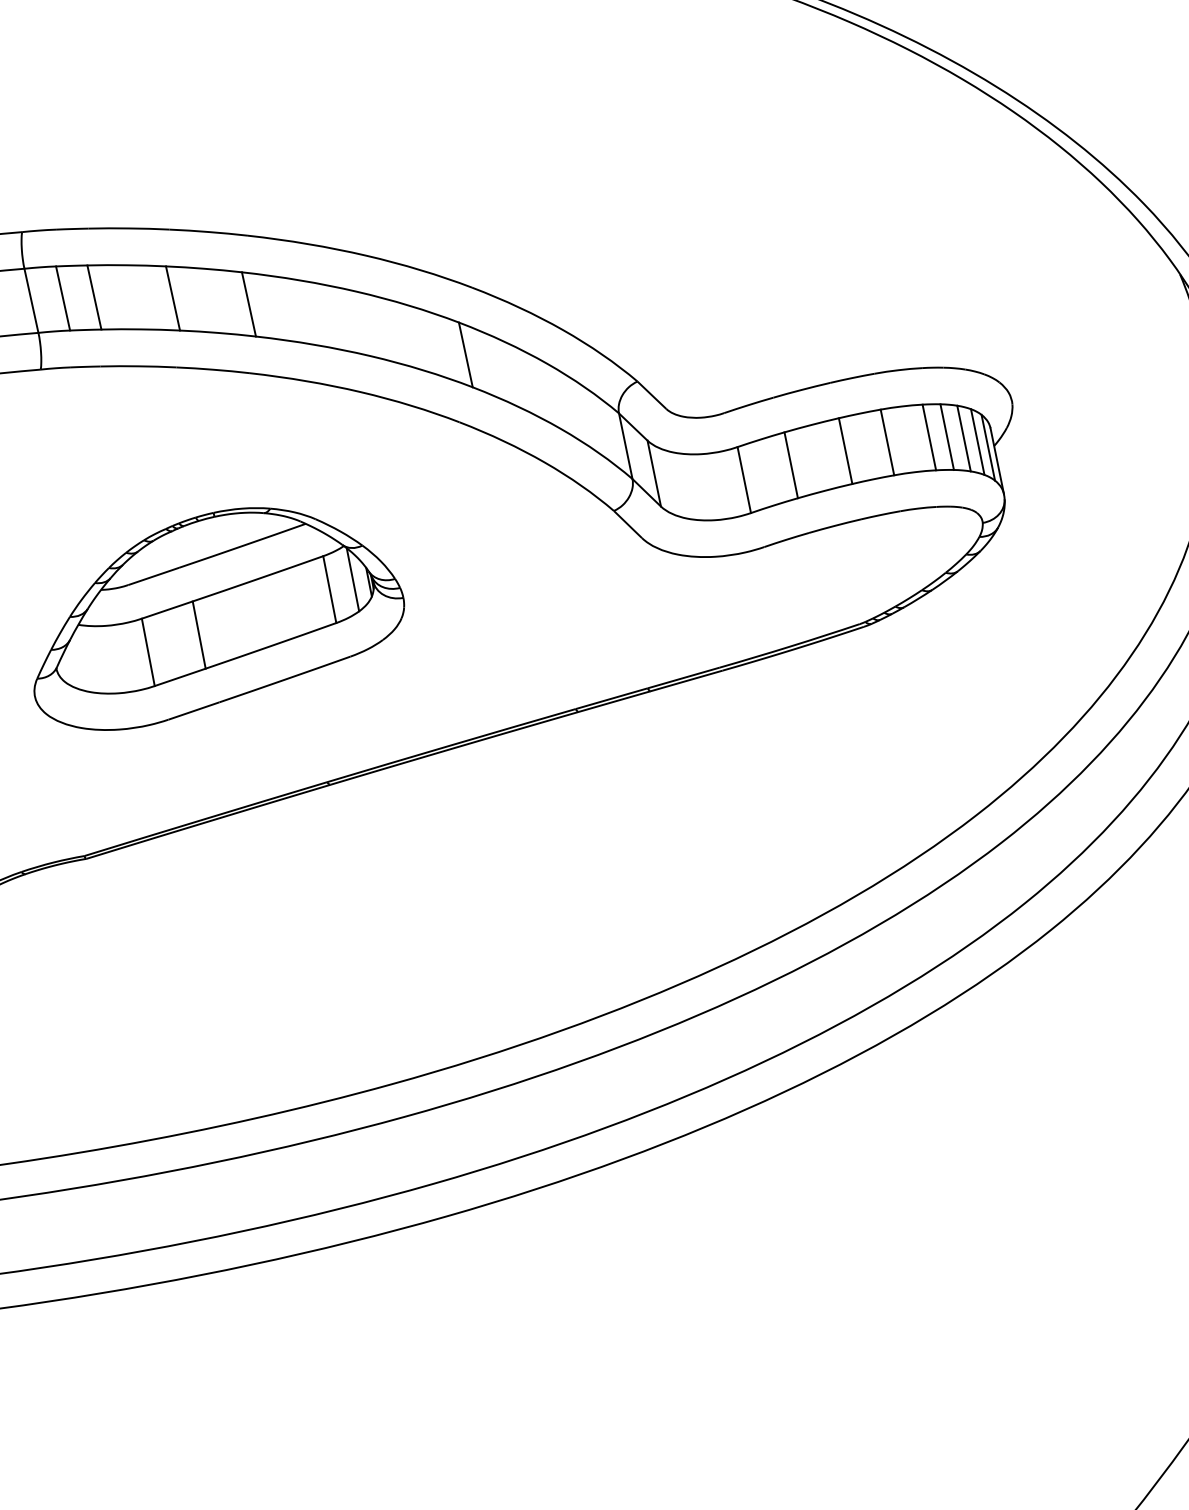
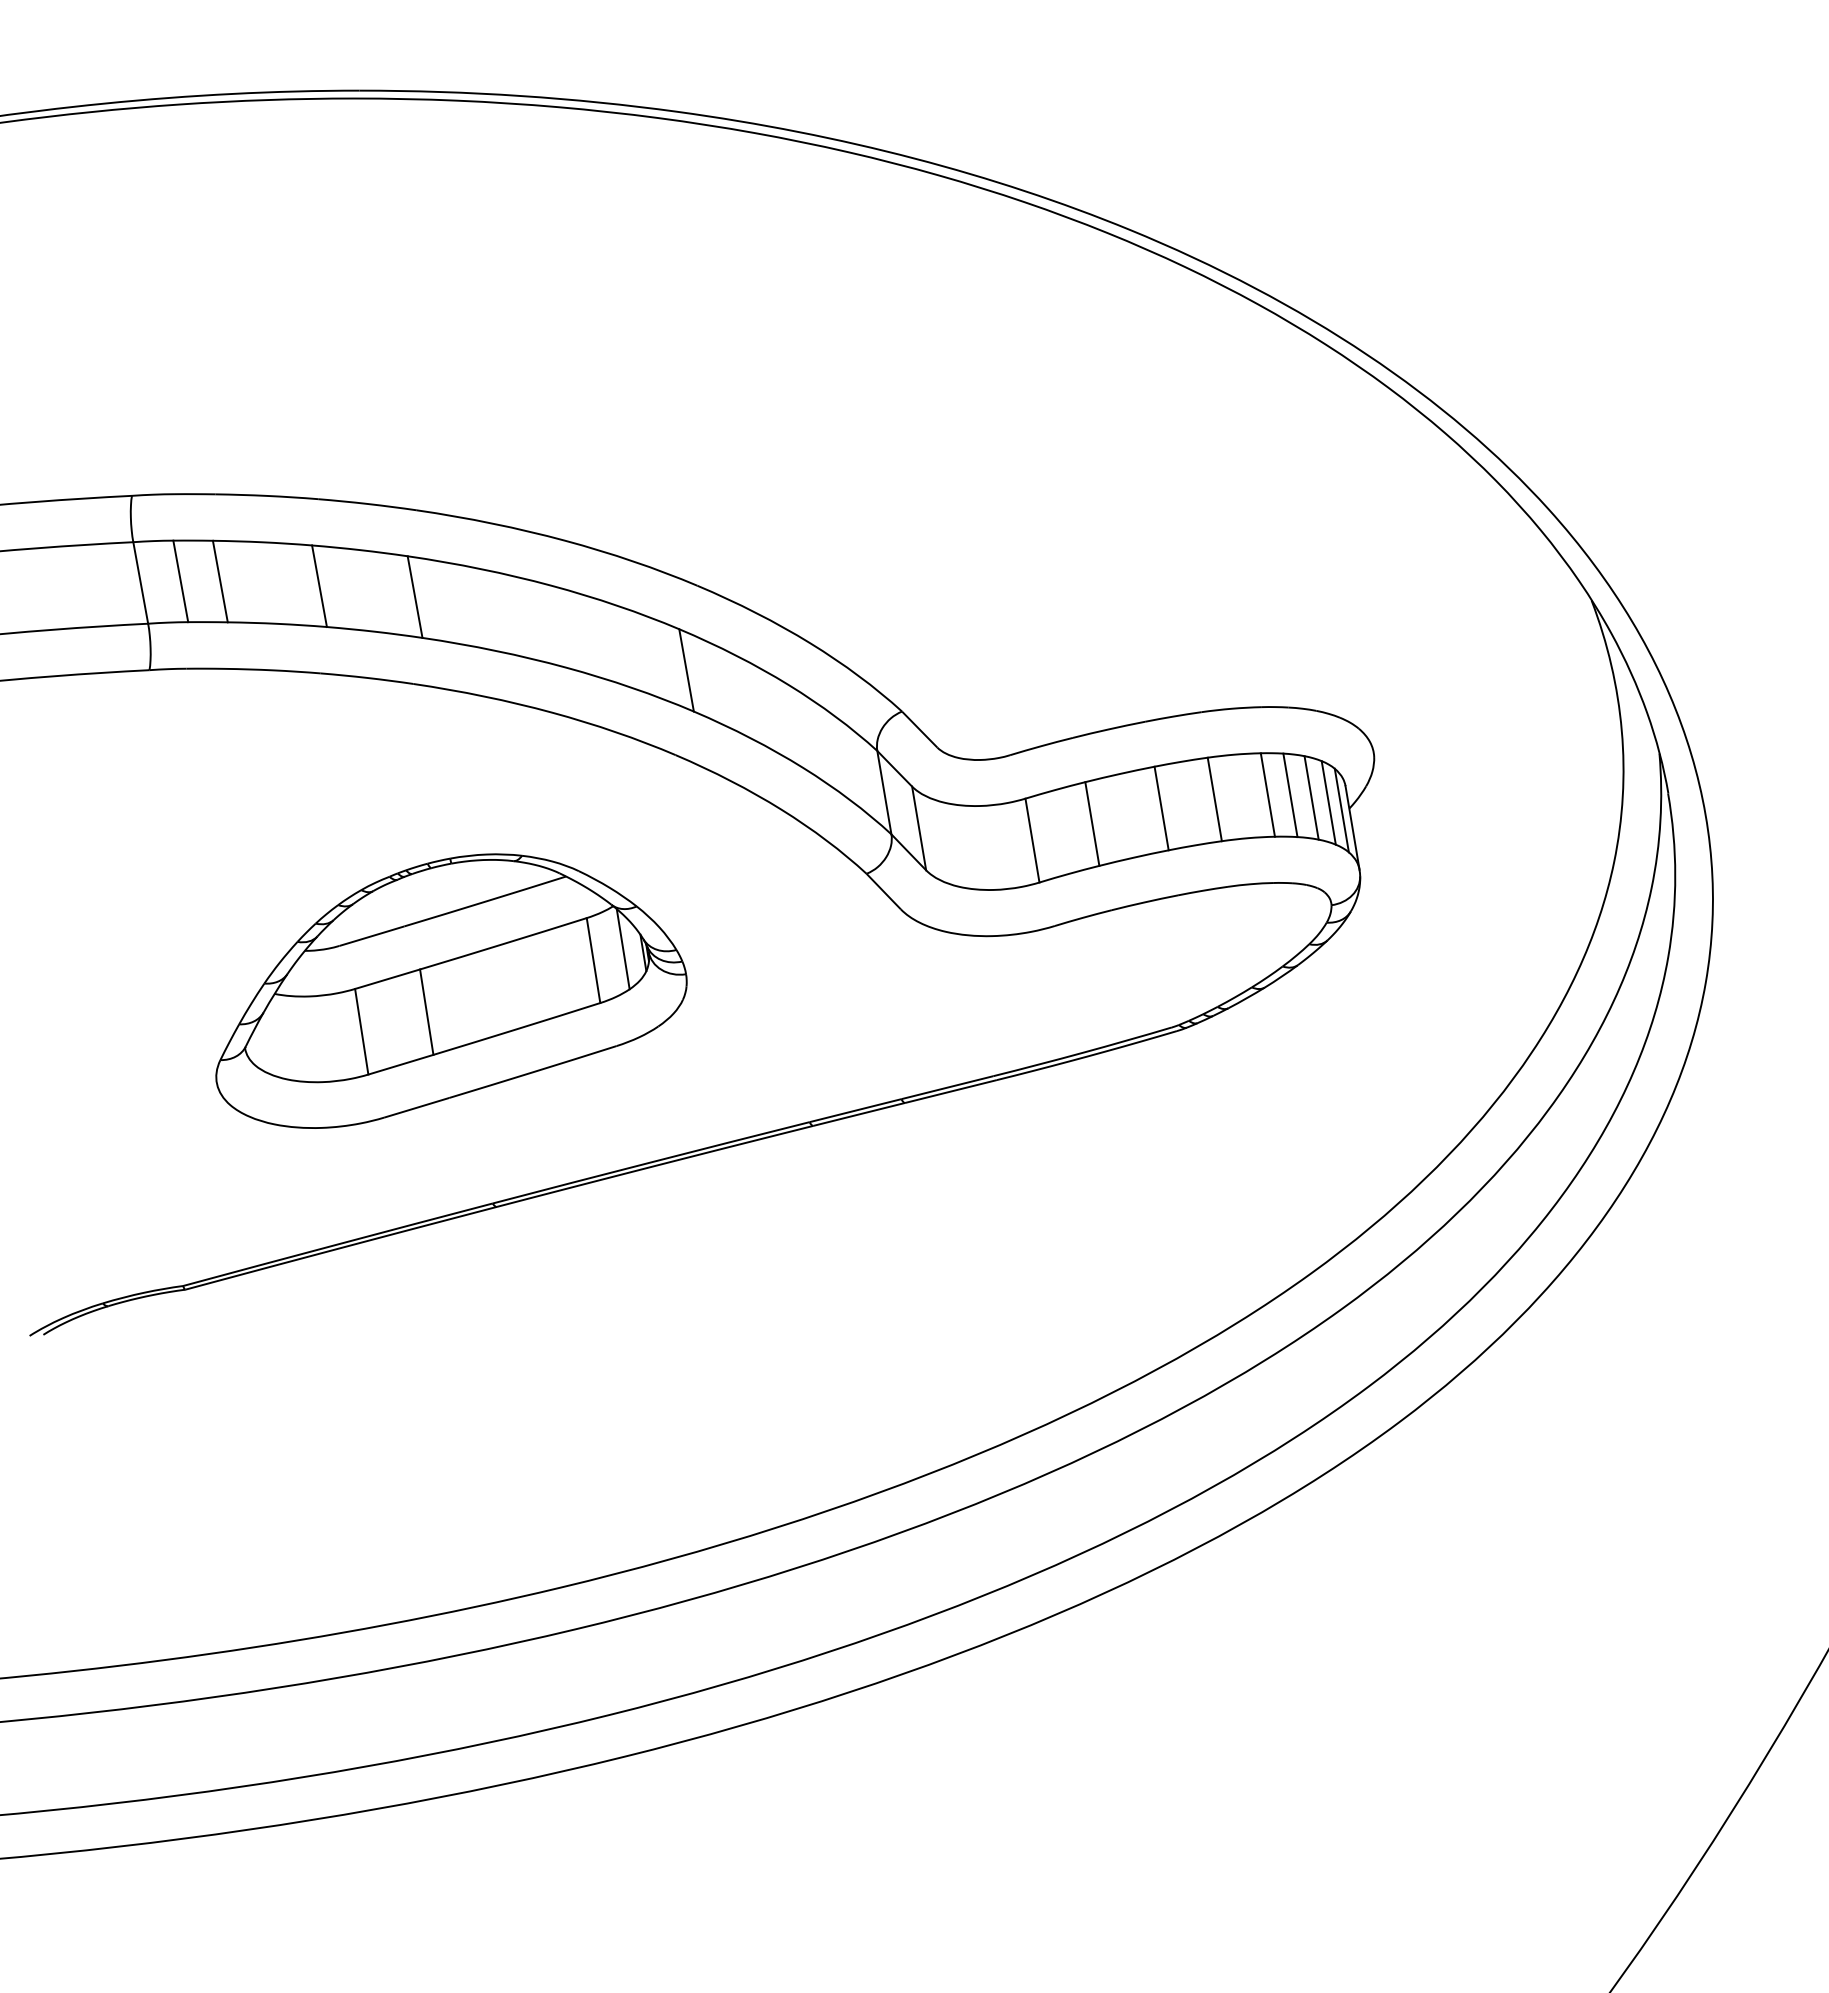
part: (218, 617) -> (451, 990), moved

